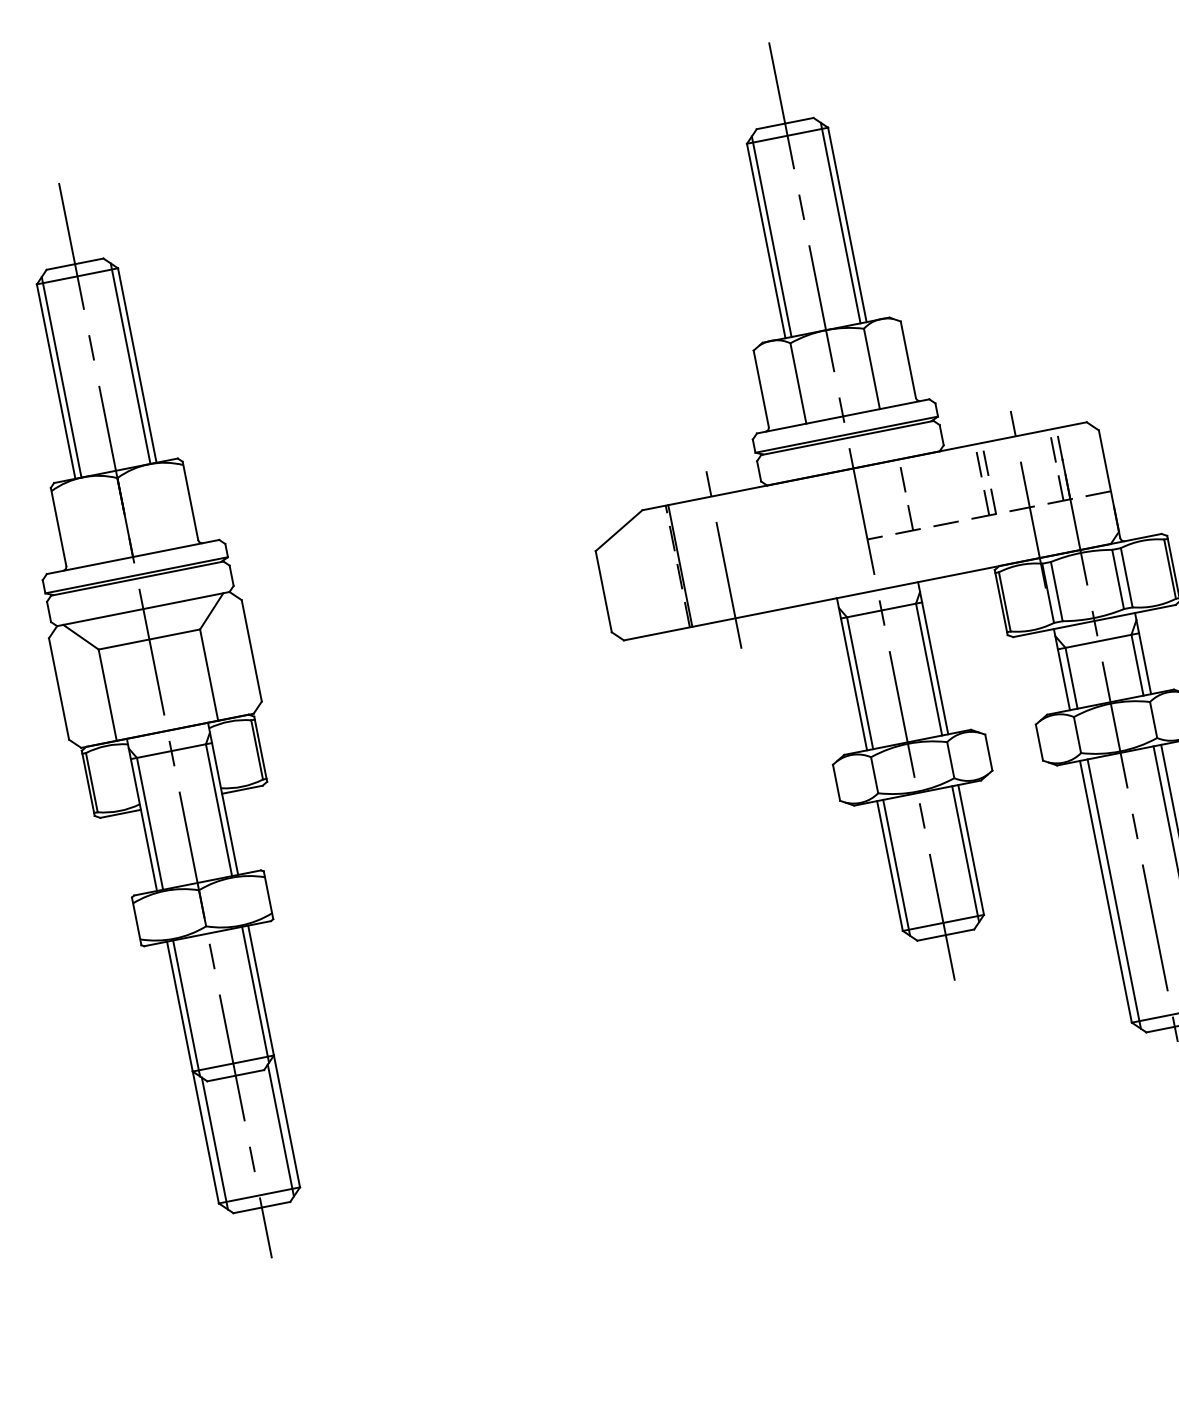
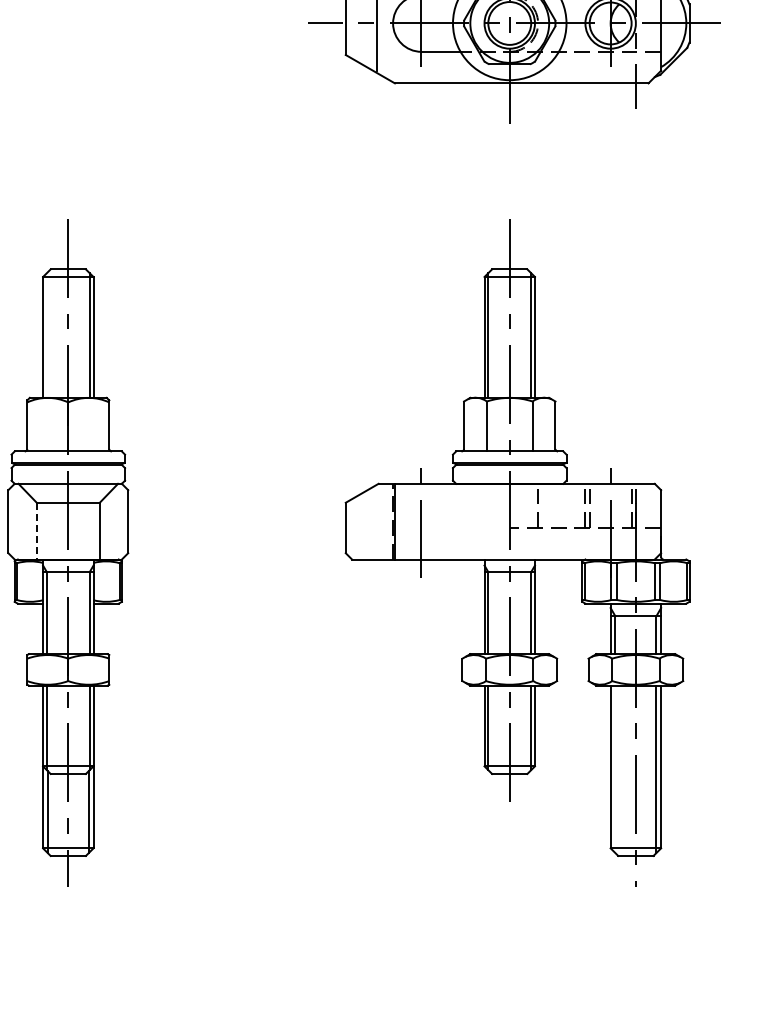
line: (61, 377) -> (46, 335), removed
line: (107, 695) -> (36, 531), solid -> dashed
line: (1114, 894) -> (615, 769), removed

